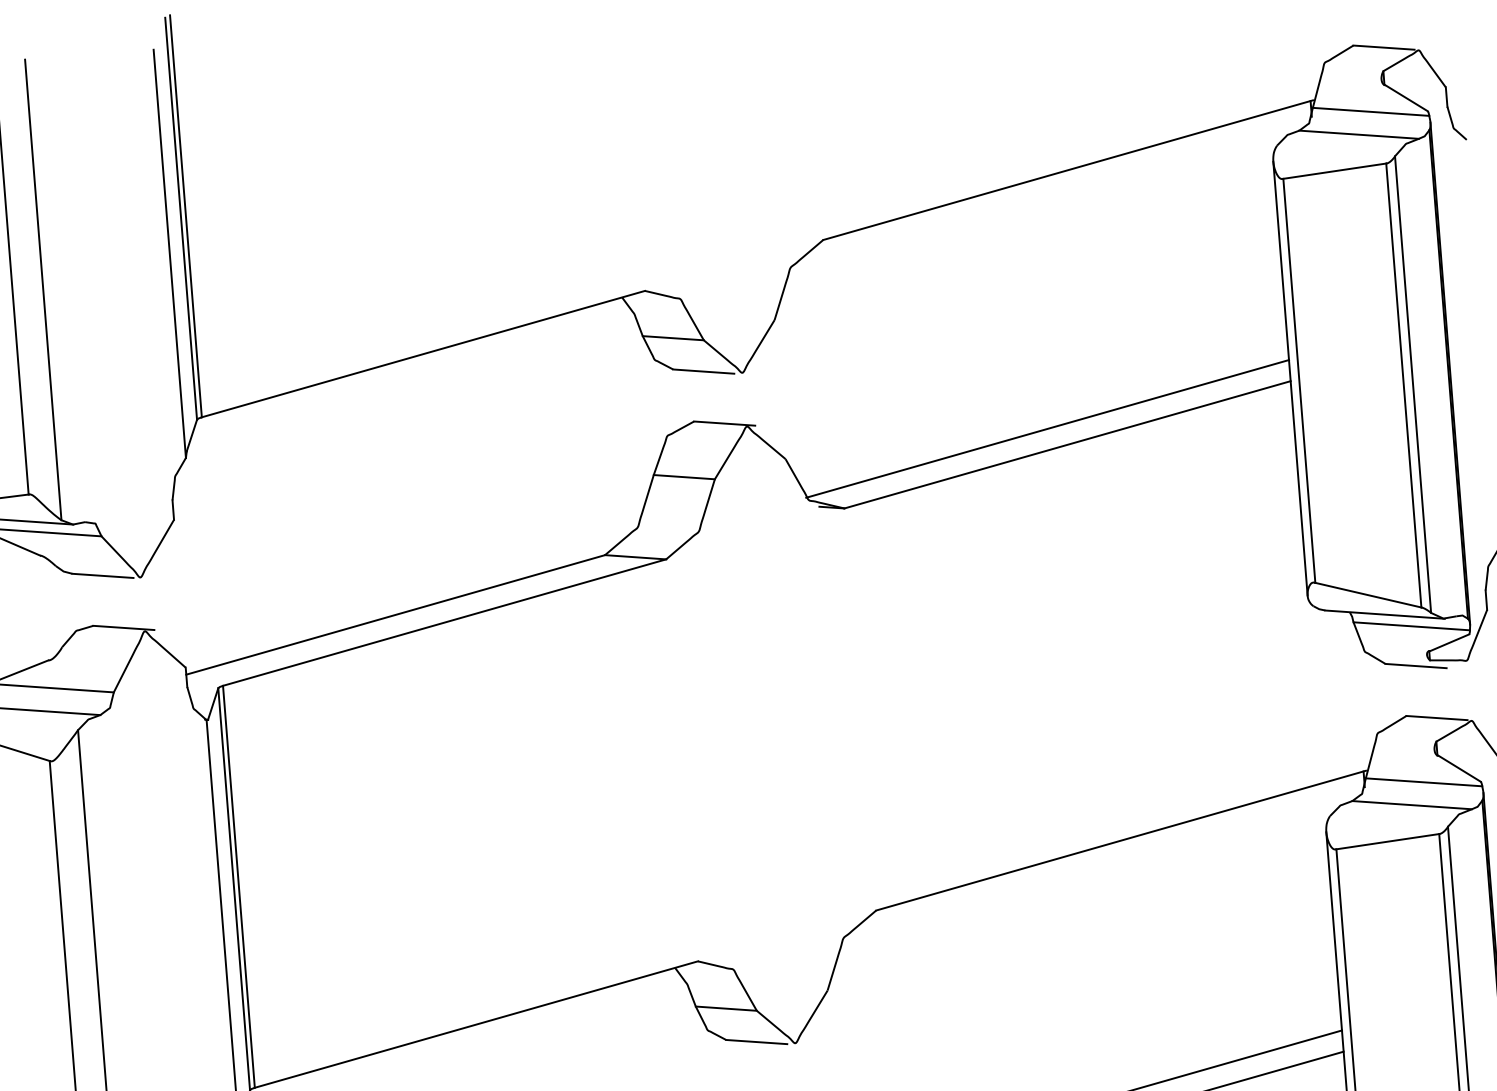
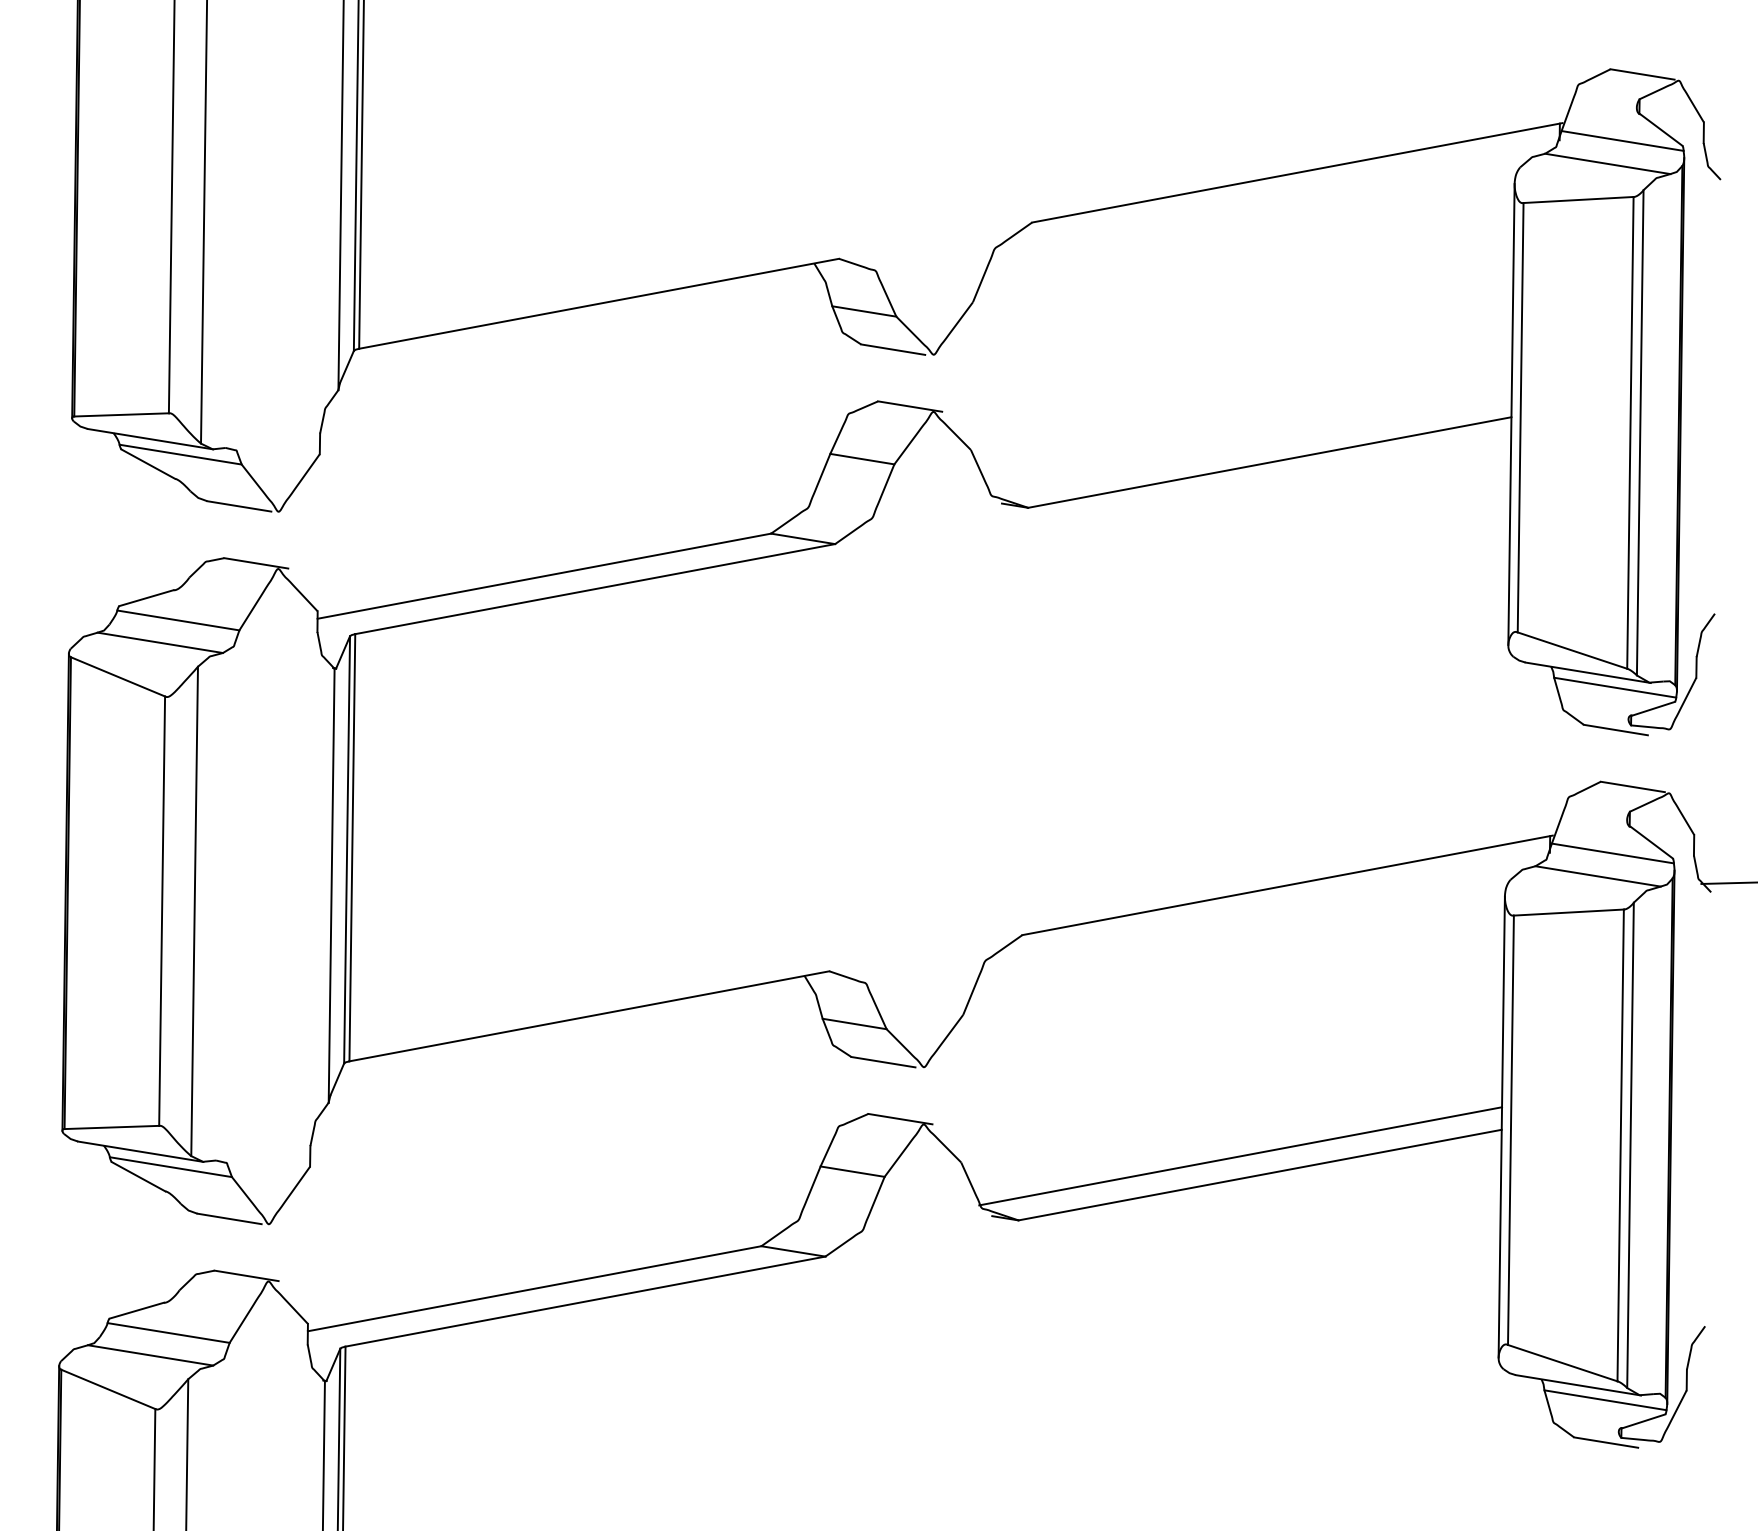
line: (1046, 428) -> (1249, 443), removed

